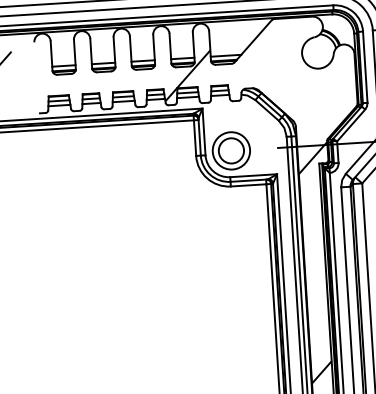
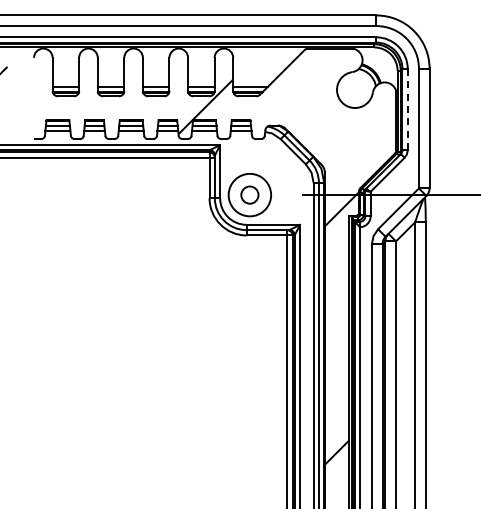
line: (365, 67) -> (407, 109), solid -> dashed
circle: (231, 150) -> (249, 194), size x0.6

